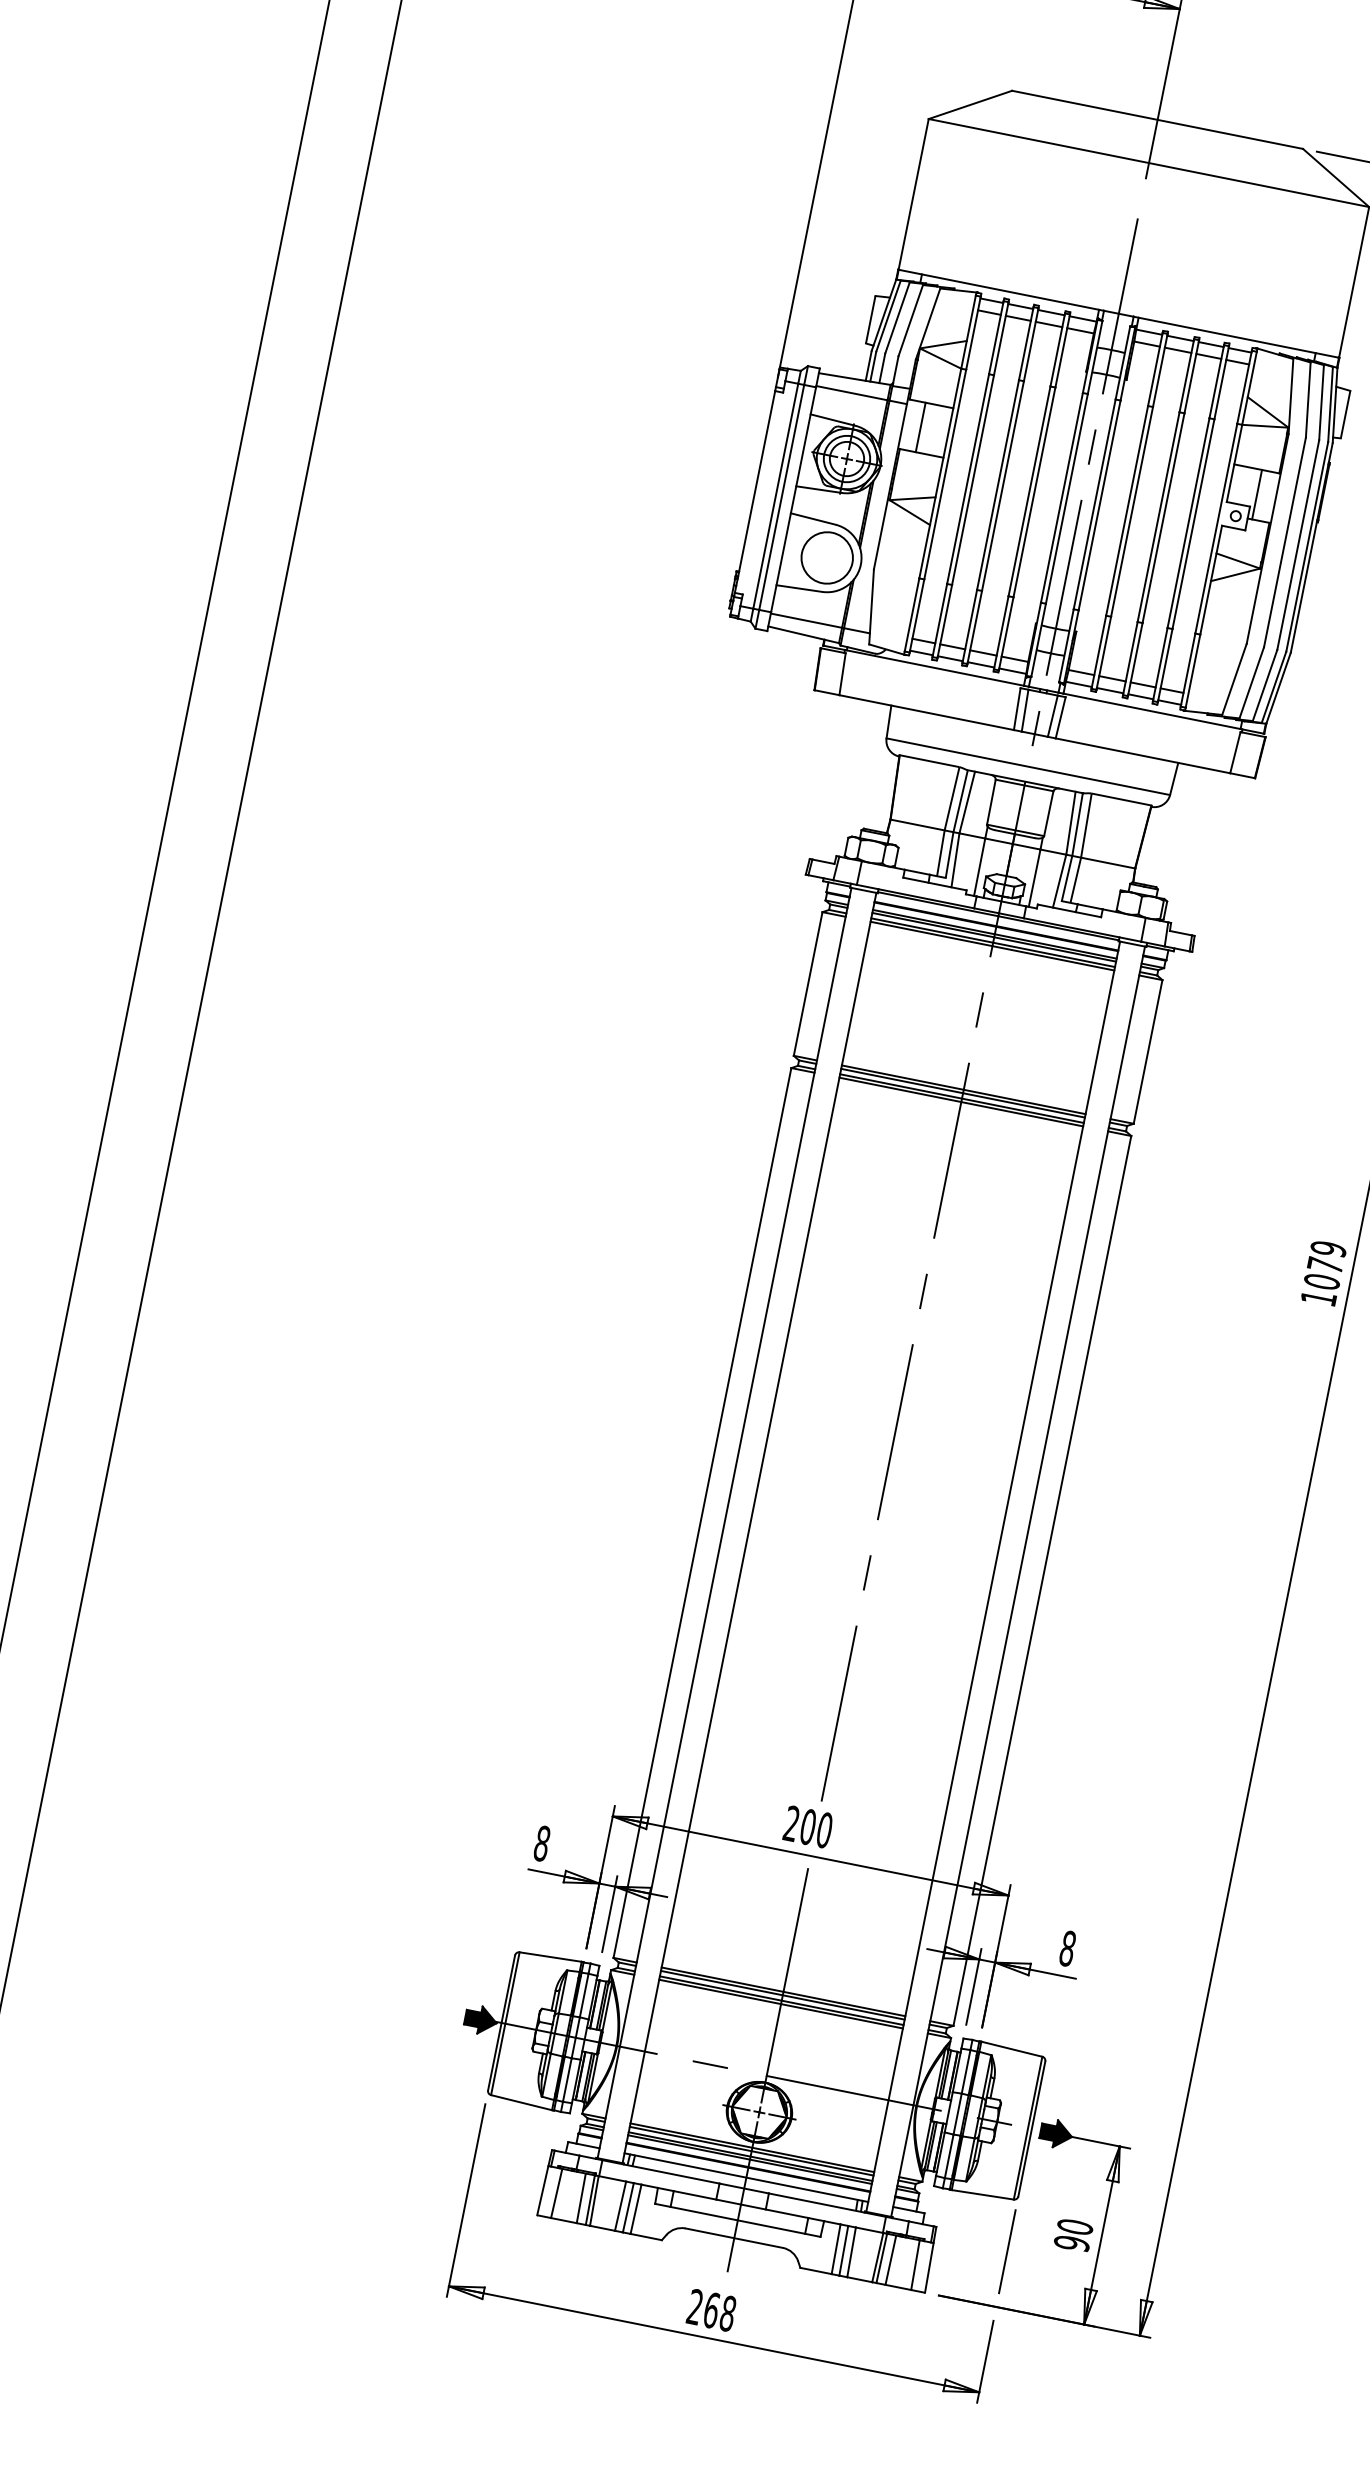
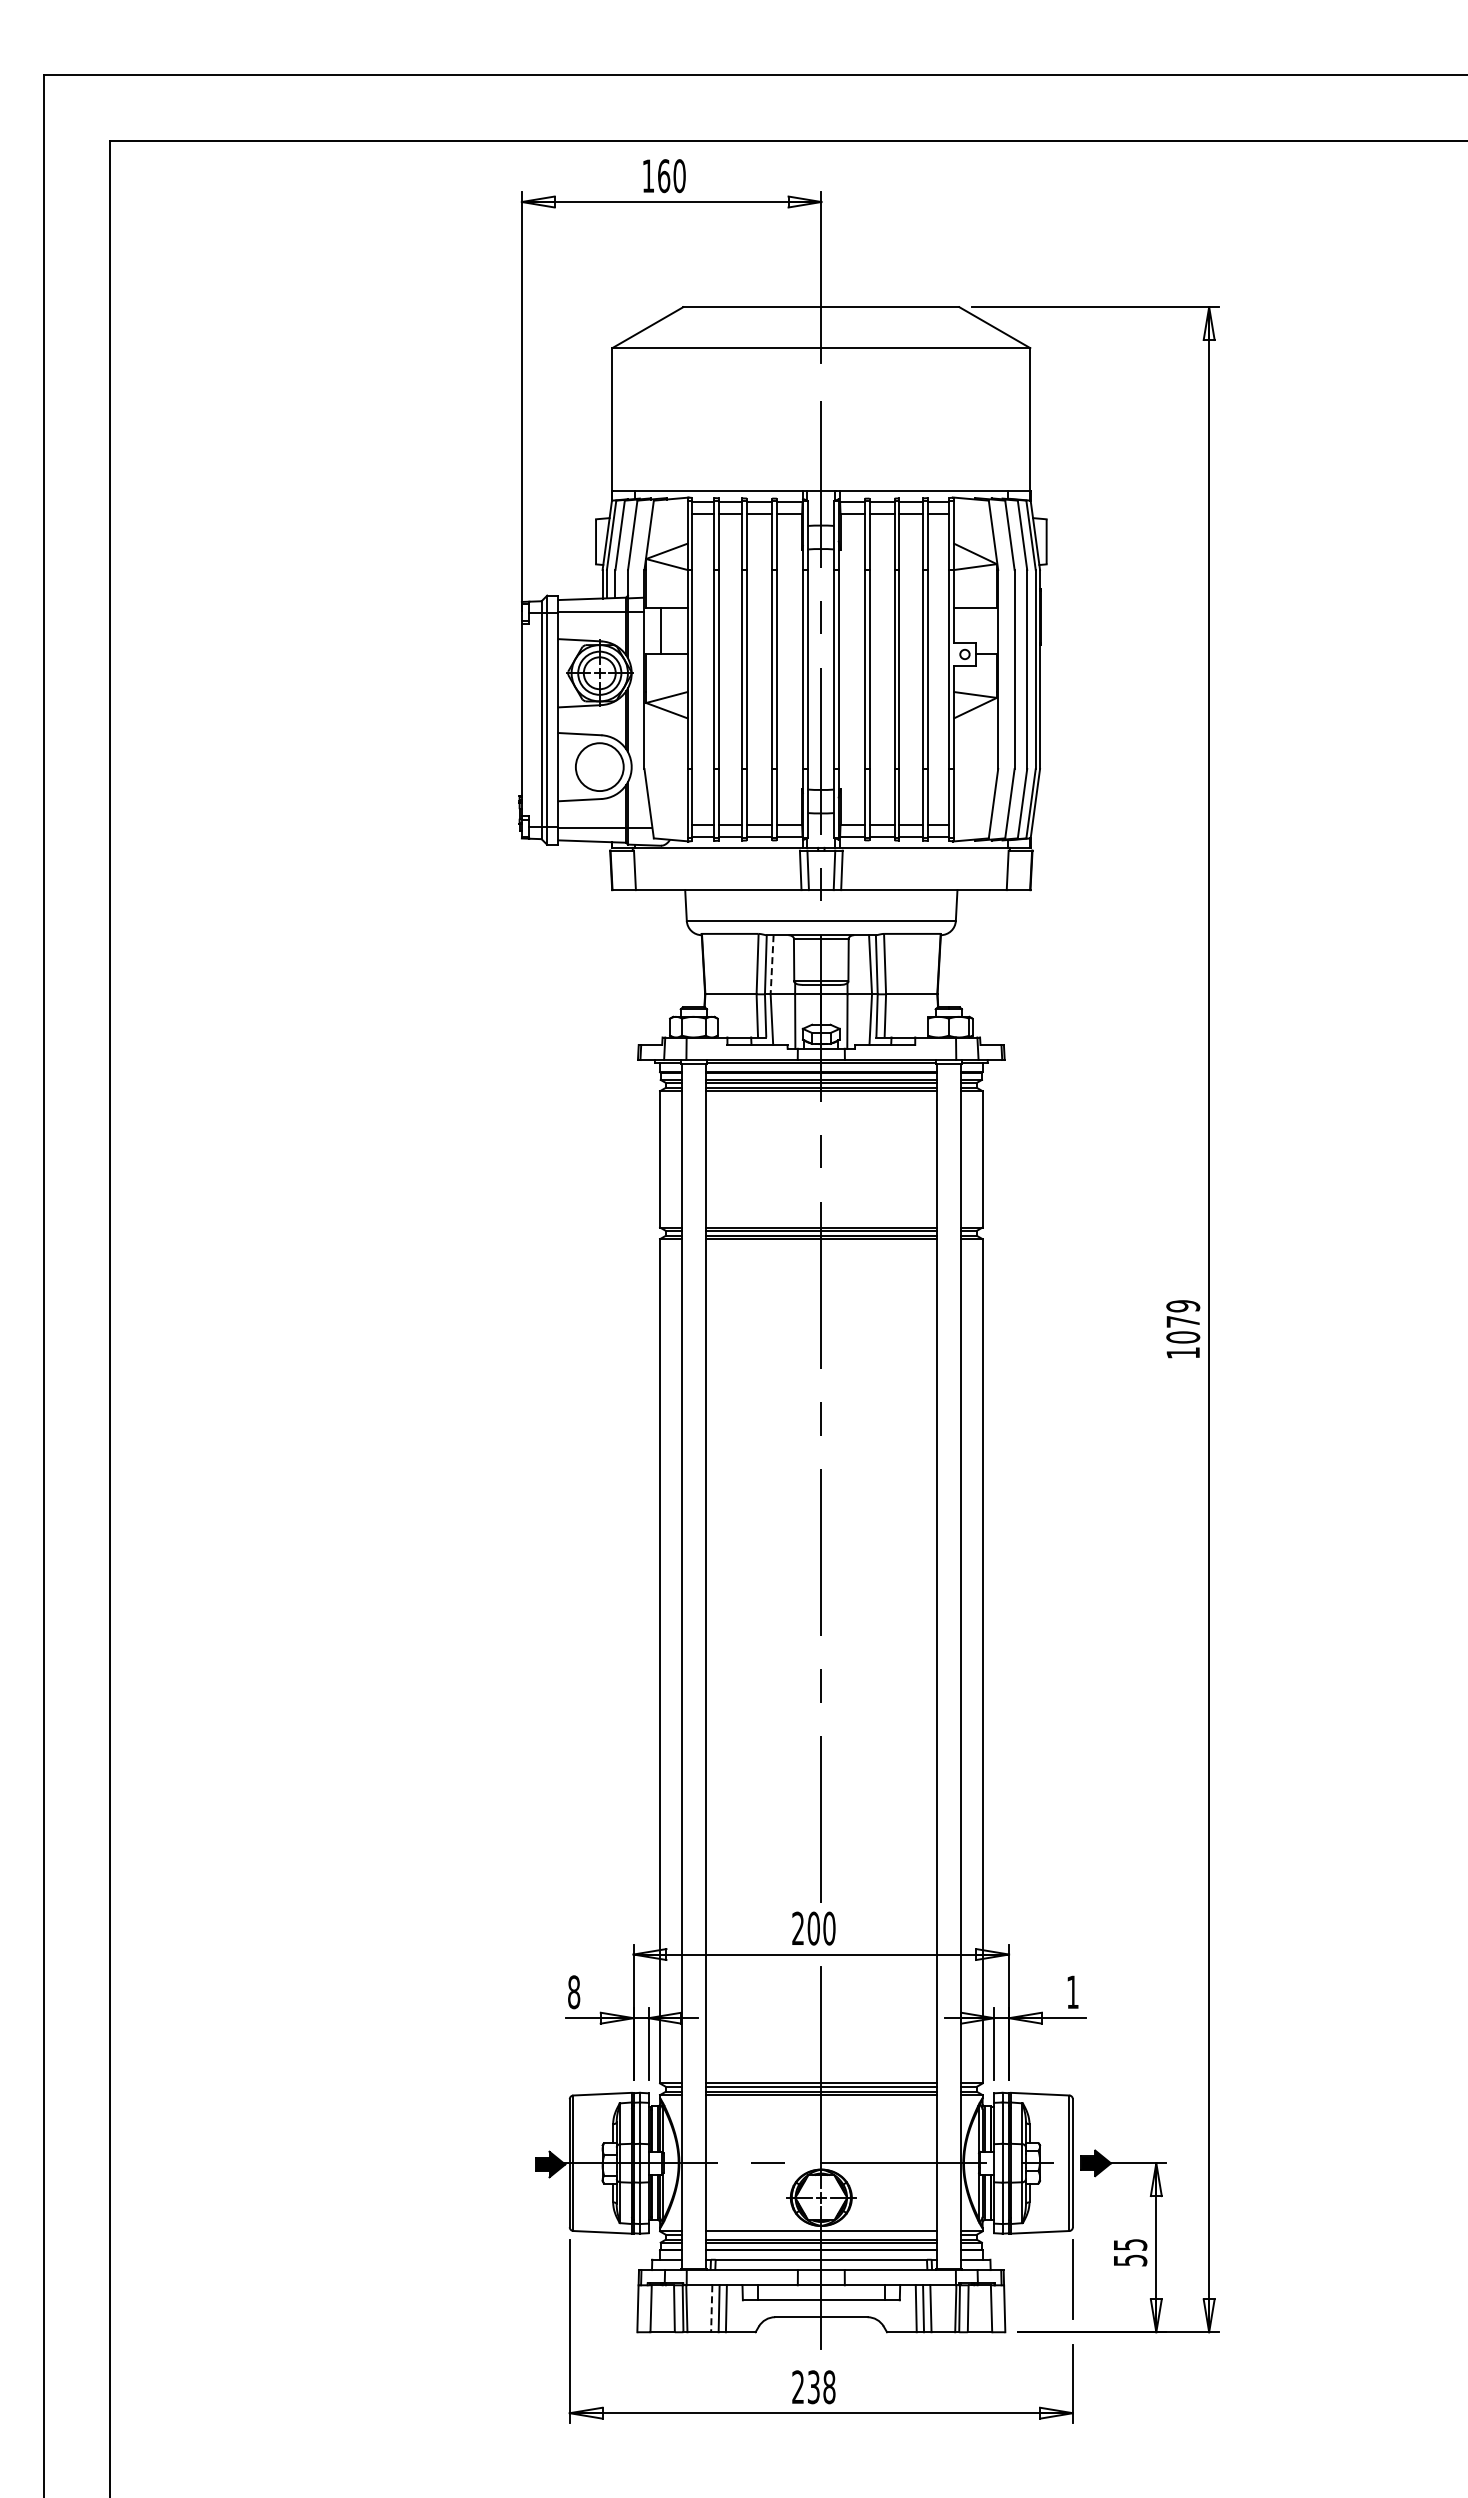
line: (1257, 494) -> (980, 630), removed
line: (967, 802) -> (772, 964), solid -> dashed
text: (1067, 1948) -> (1072, 1992), 8 -> 1
line: (750, 2150) -> (820, 2234), removed
line: (620, 2206) -> (711, 2309), solid -> dashed
text: (1073, 2235) -> (1130, 2252), 90 -> 55
text: (711, 2310) -> (813, 2387), 268 -> 238

